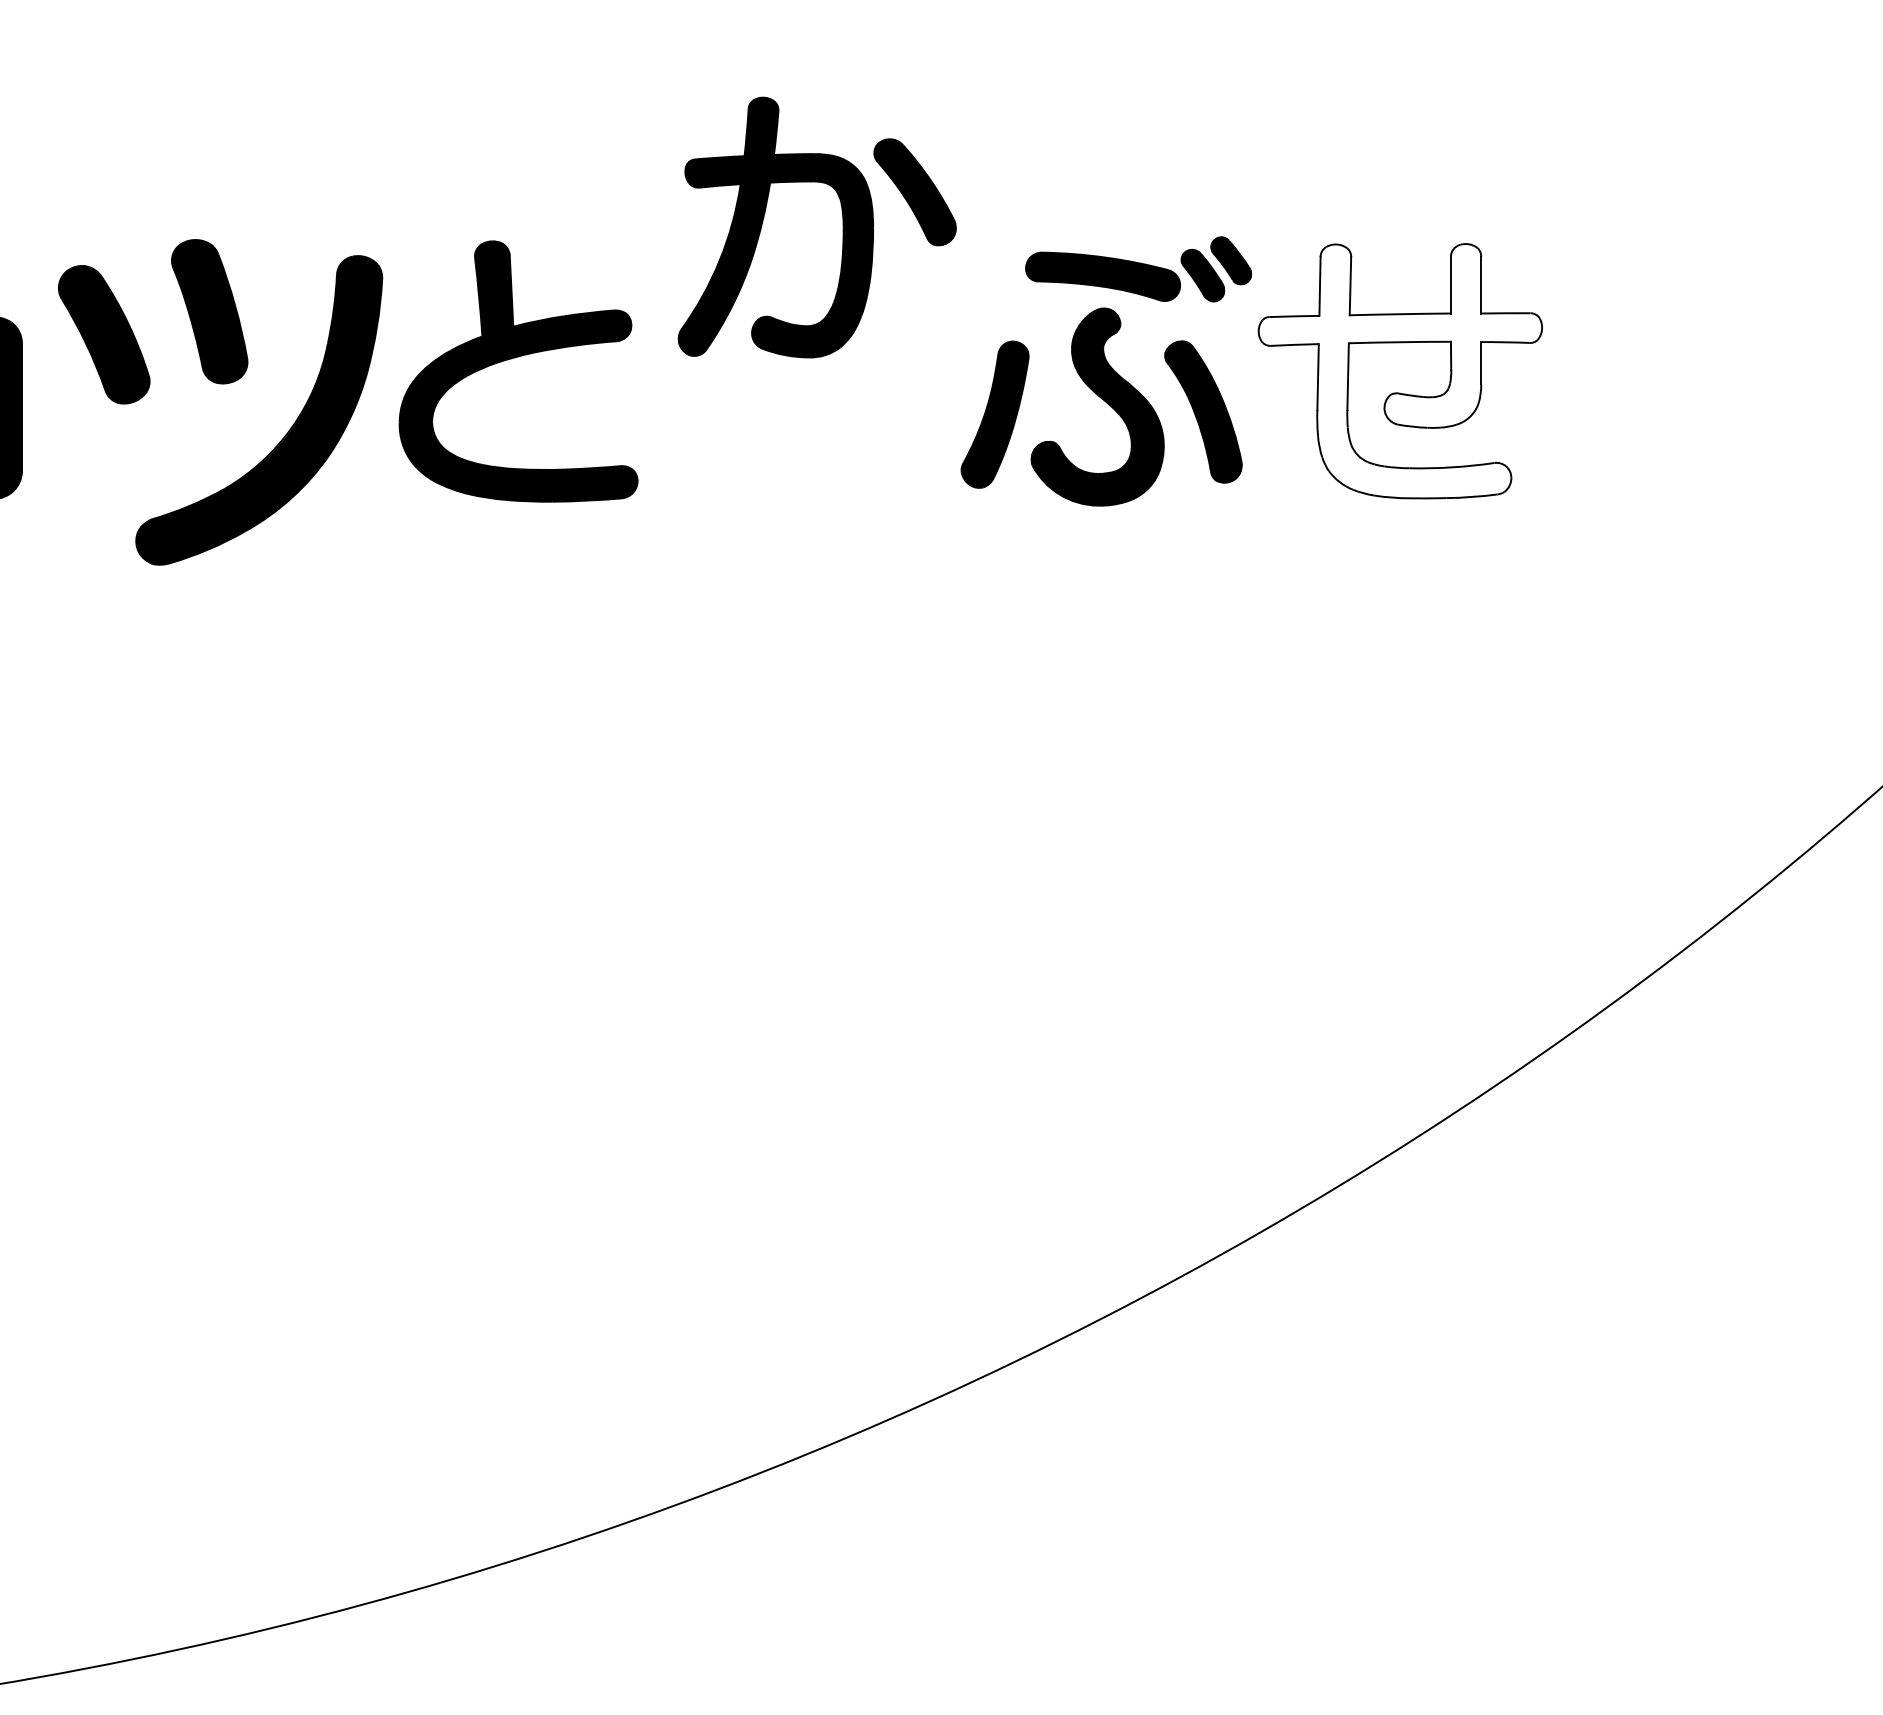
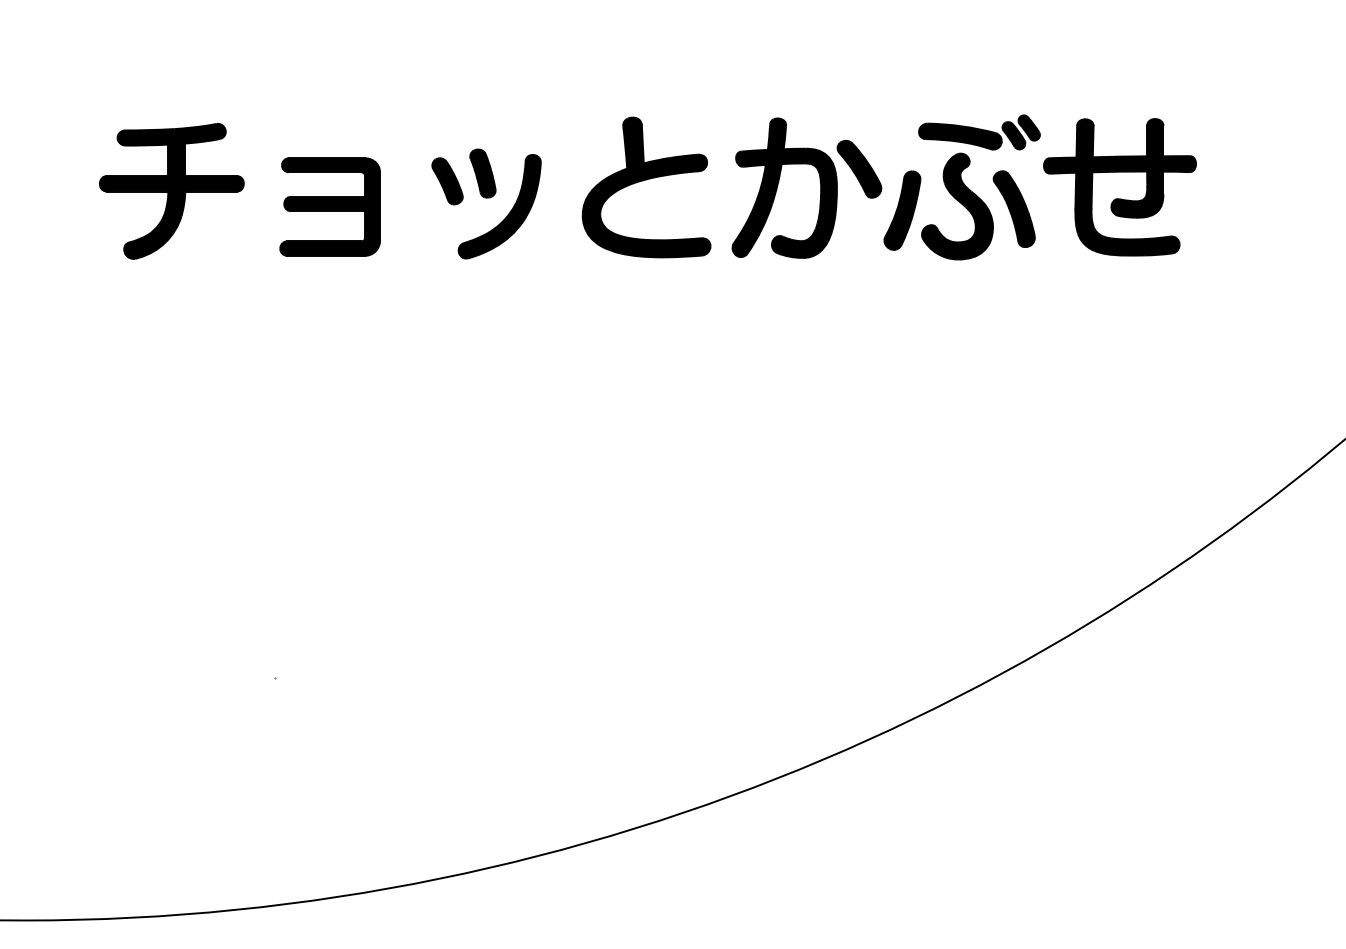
part: (842, 226) -> (820, 187), moved
fill: (1399, 369) -> (1119, 186), added
part: (220, 401) -> (486, 203), size x0.62

